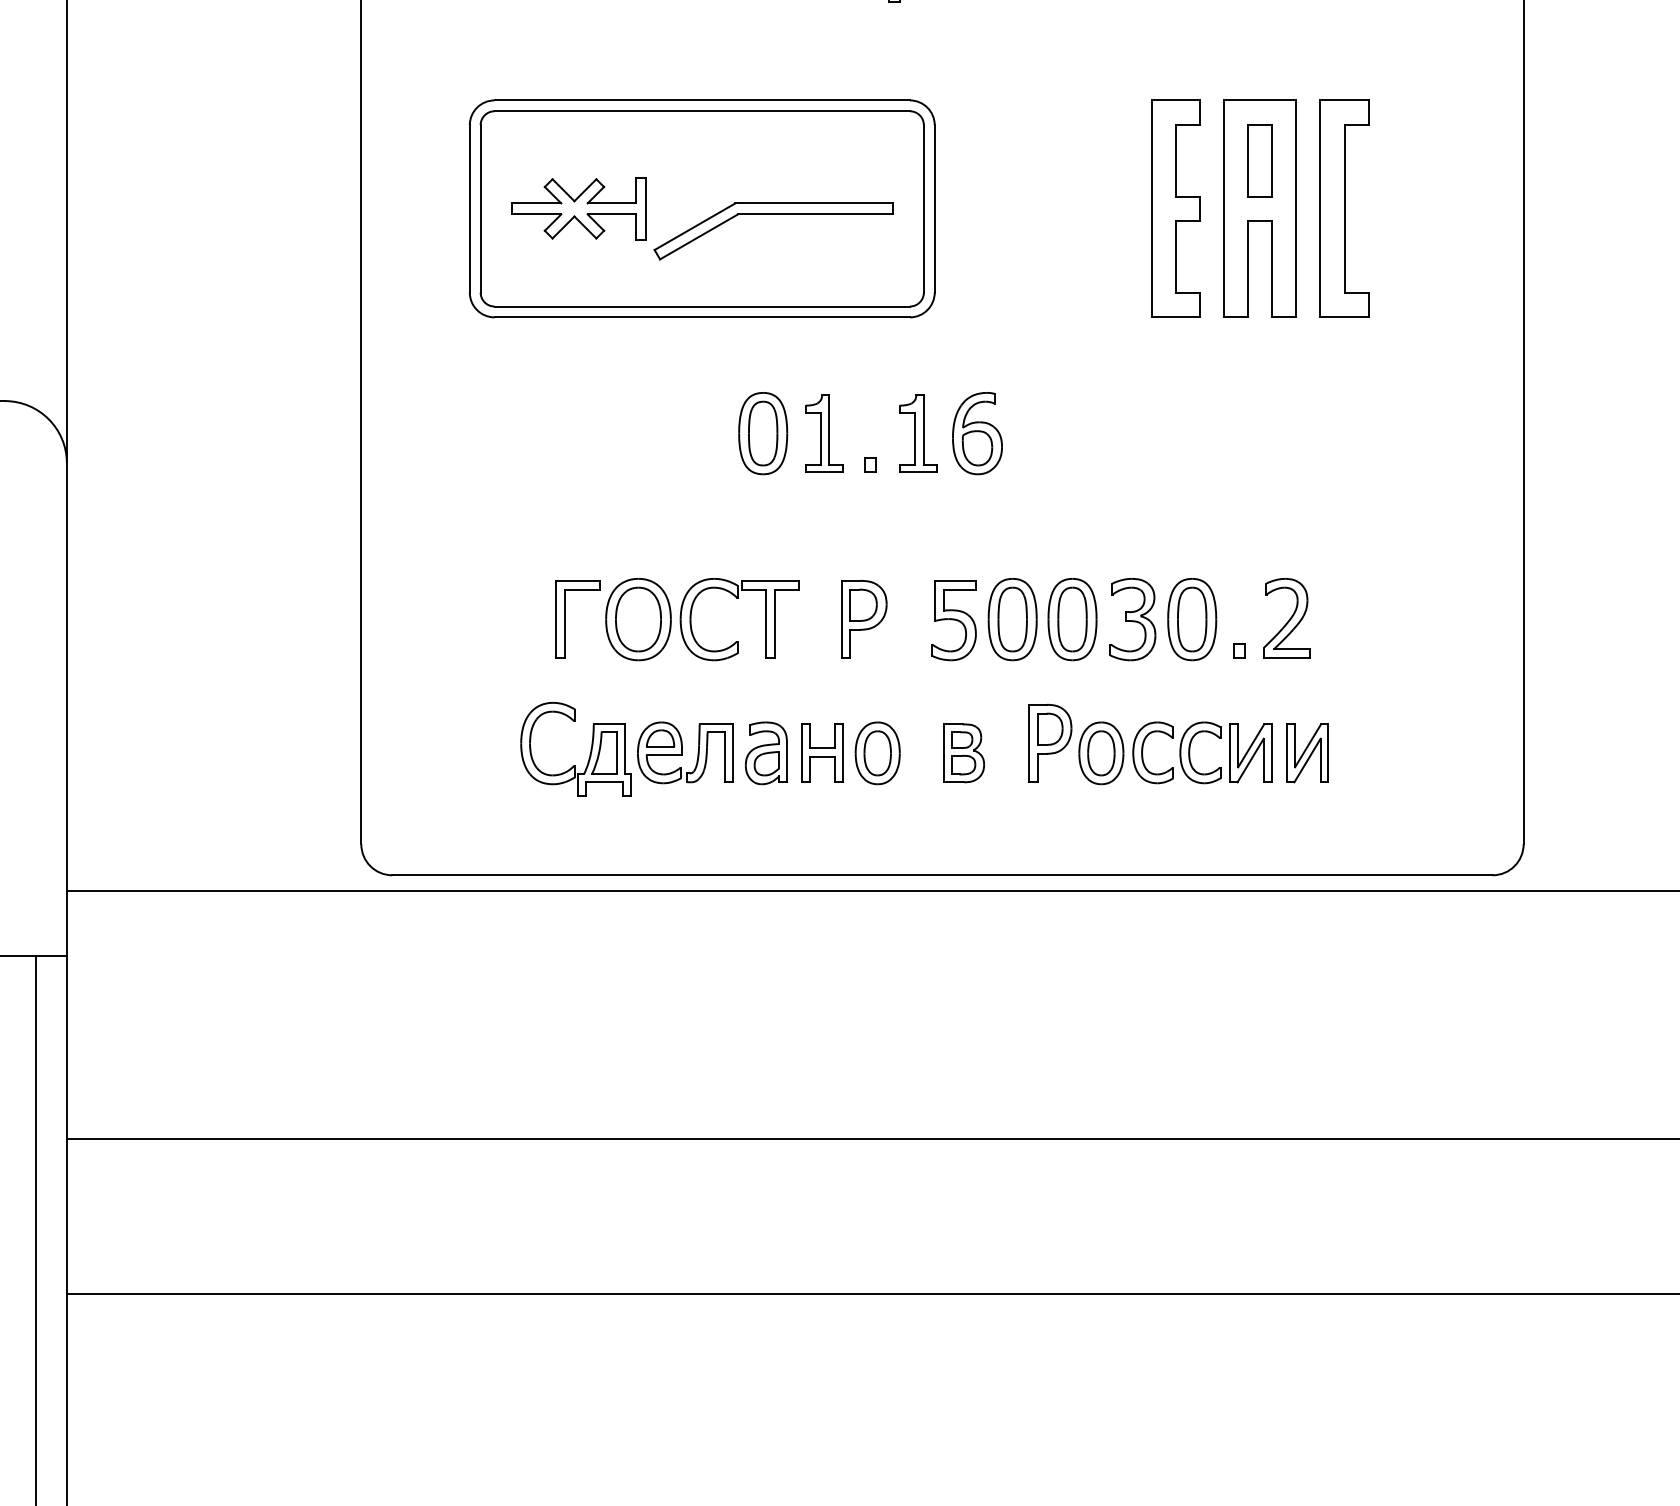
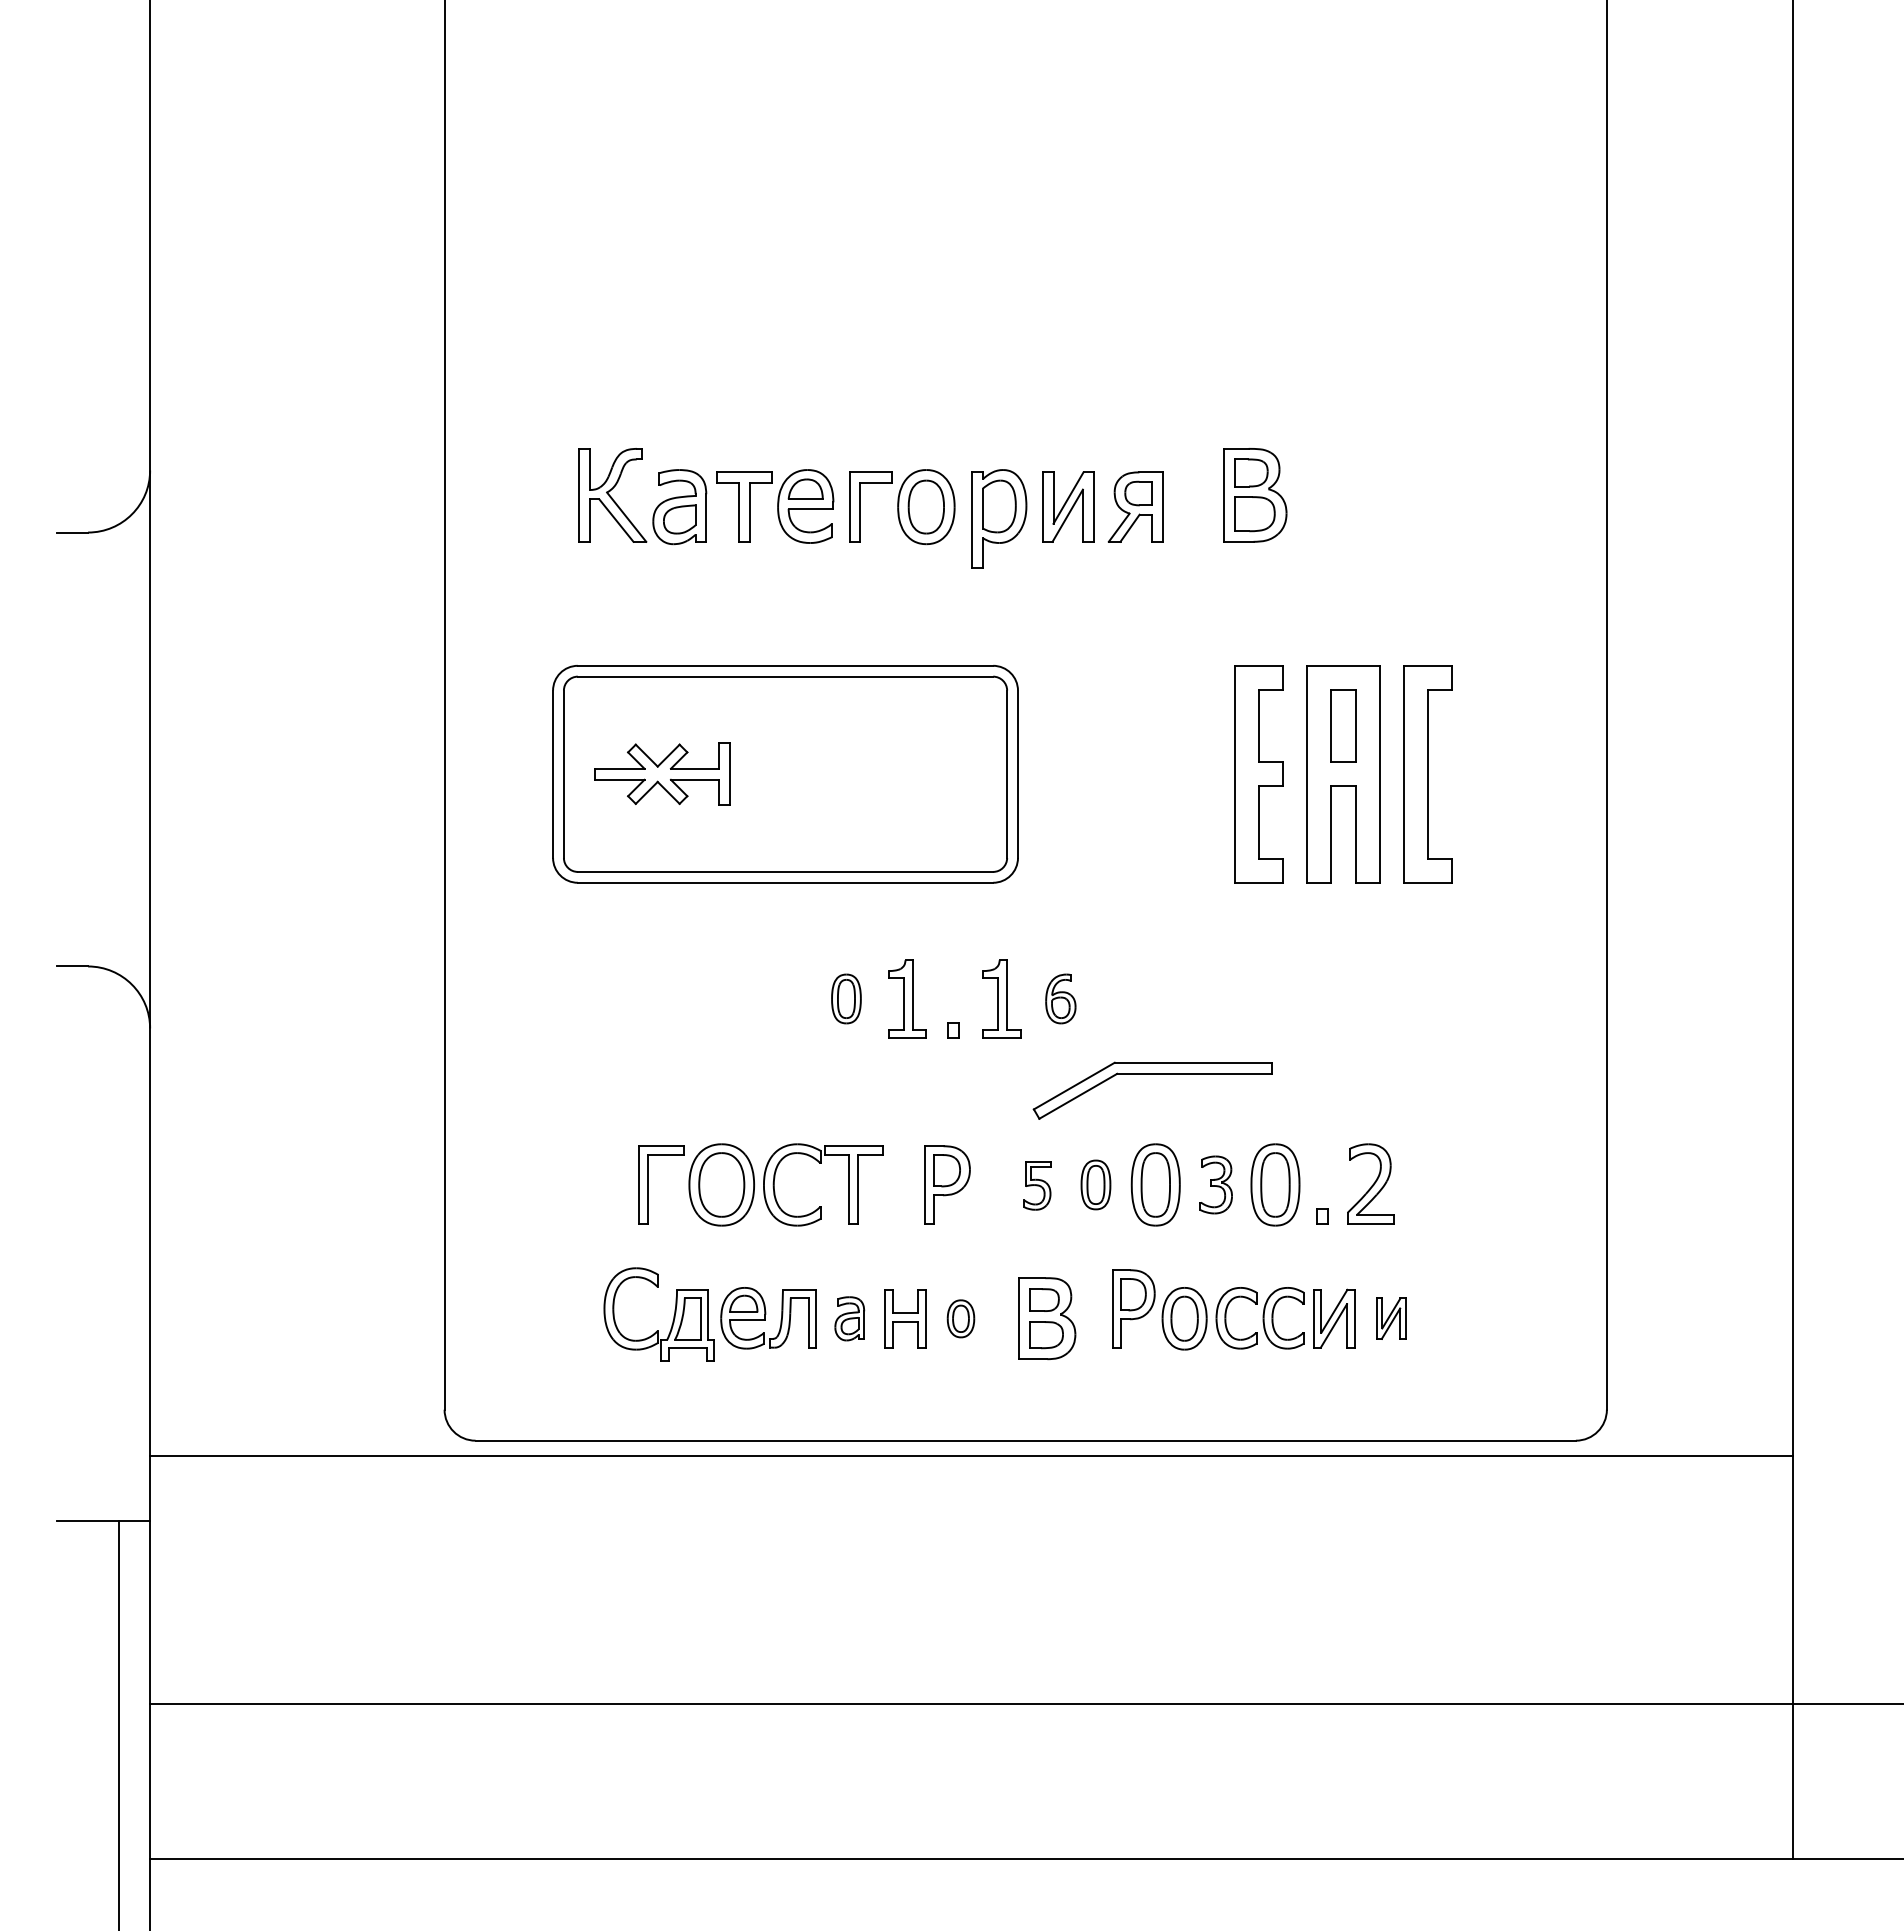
part: (773, 215) -> (1152, 1074), moved
part: (763, 433) -> (846, 998), size x0.6
part: (977, 433) -> (1060, 998), size x0.6
part: (1012, 619) -> (1095, 1184), size x0.6
part: (1133, 619) -> (1216, 1184), size x0.7
part: (954, 620) -> (1037, 1185), size x0.6
part: (766, 753) -> (849, 1318), size x0.7
part: (877, 753) -> (960, 1318), size x0.6
part: (964, 753) -> (1047, 1318), size x1.4
part: (1308, 753) -> (1391, 1318), size x0.7

